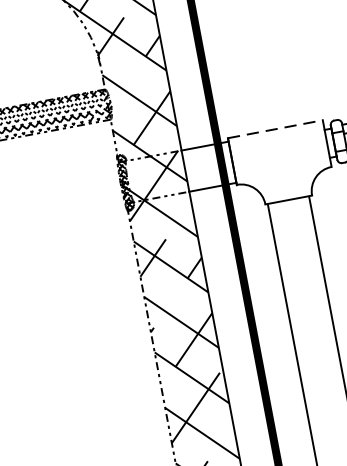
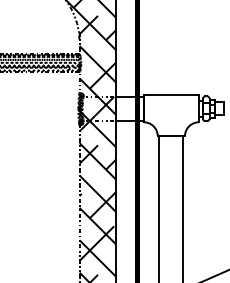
line: (275, 130) -> (171, 95), dashed -> solid

